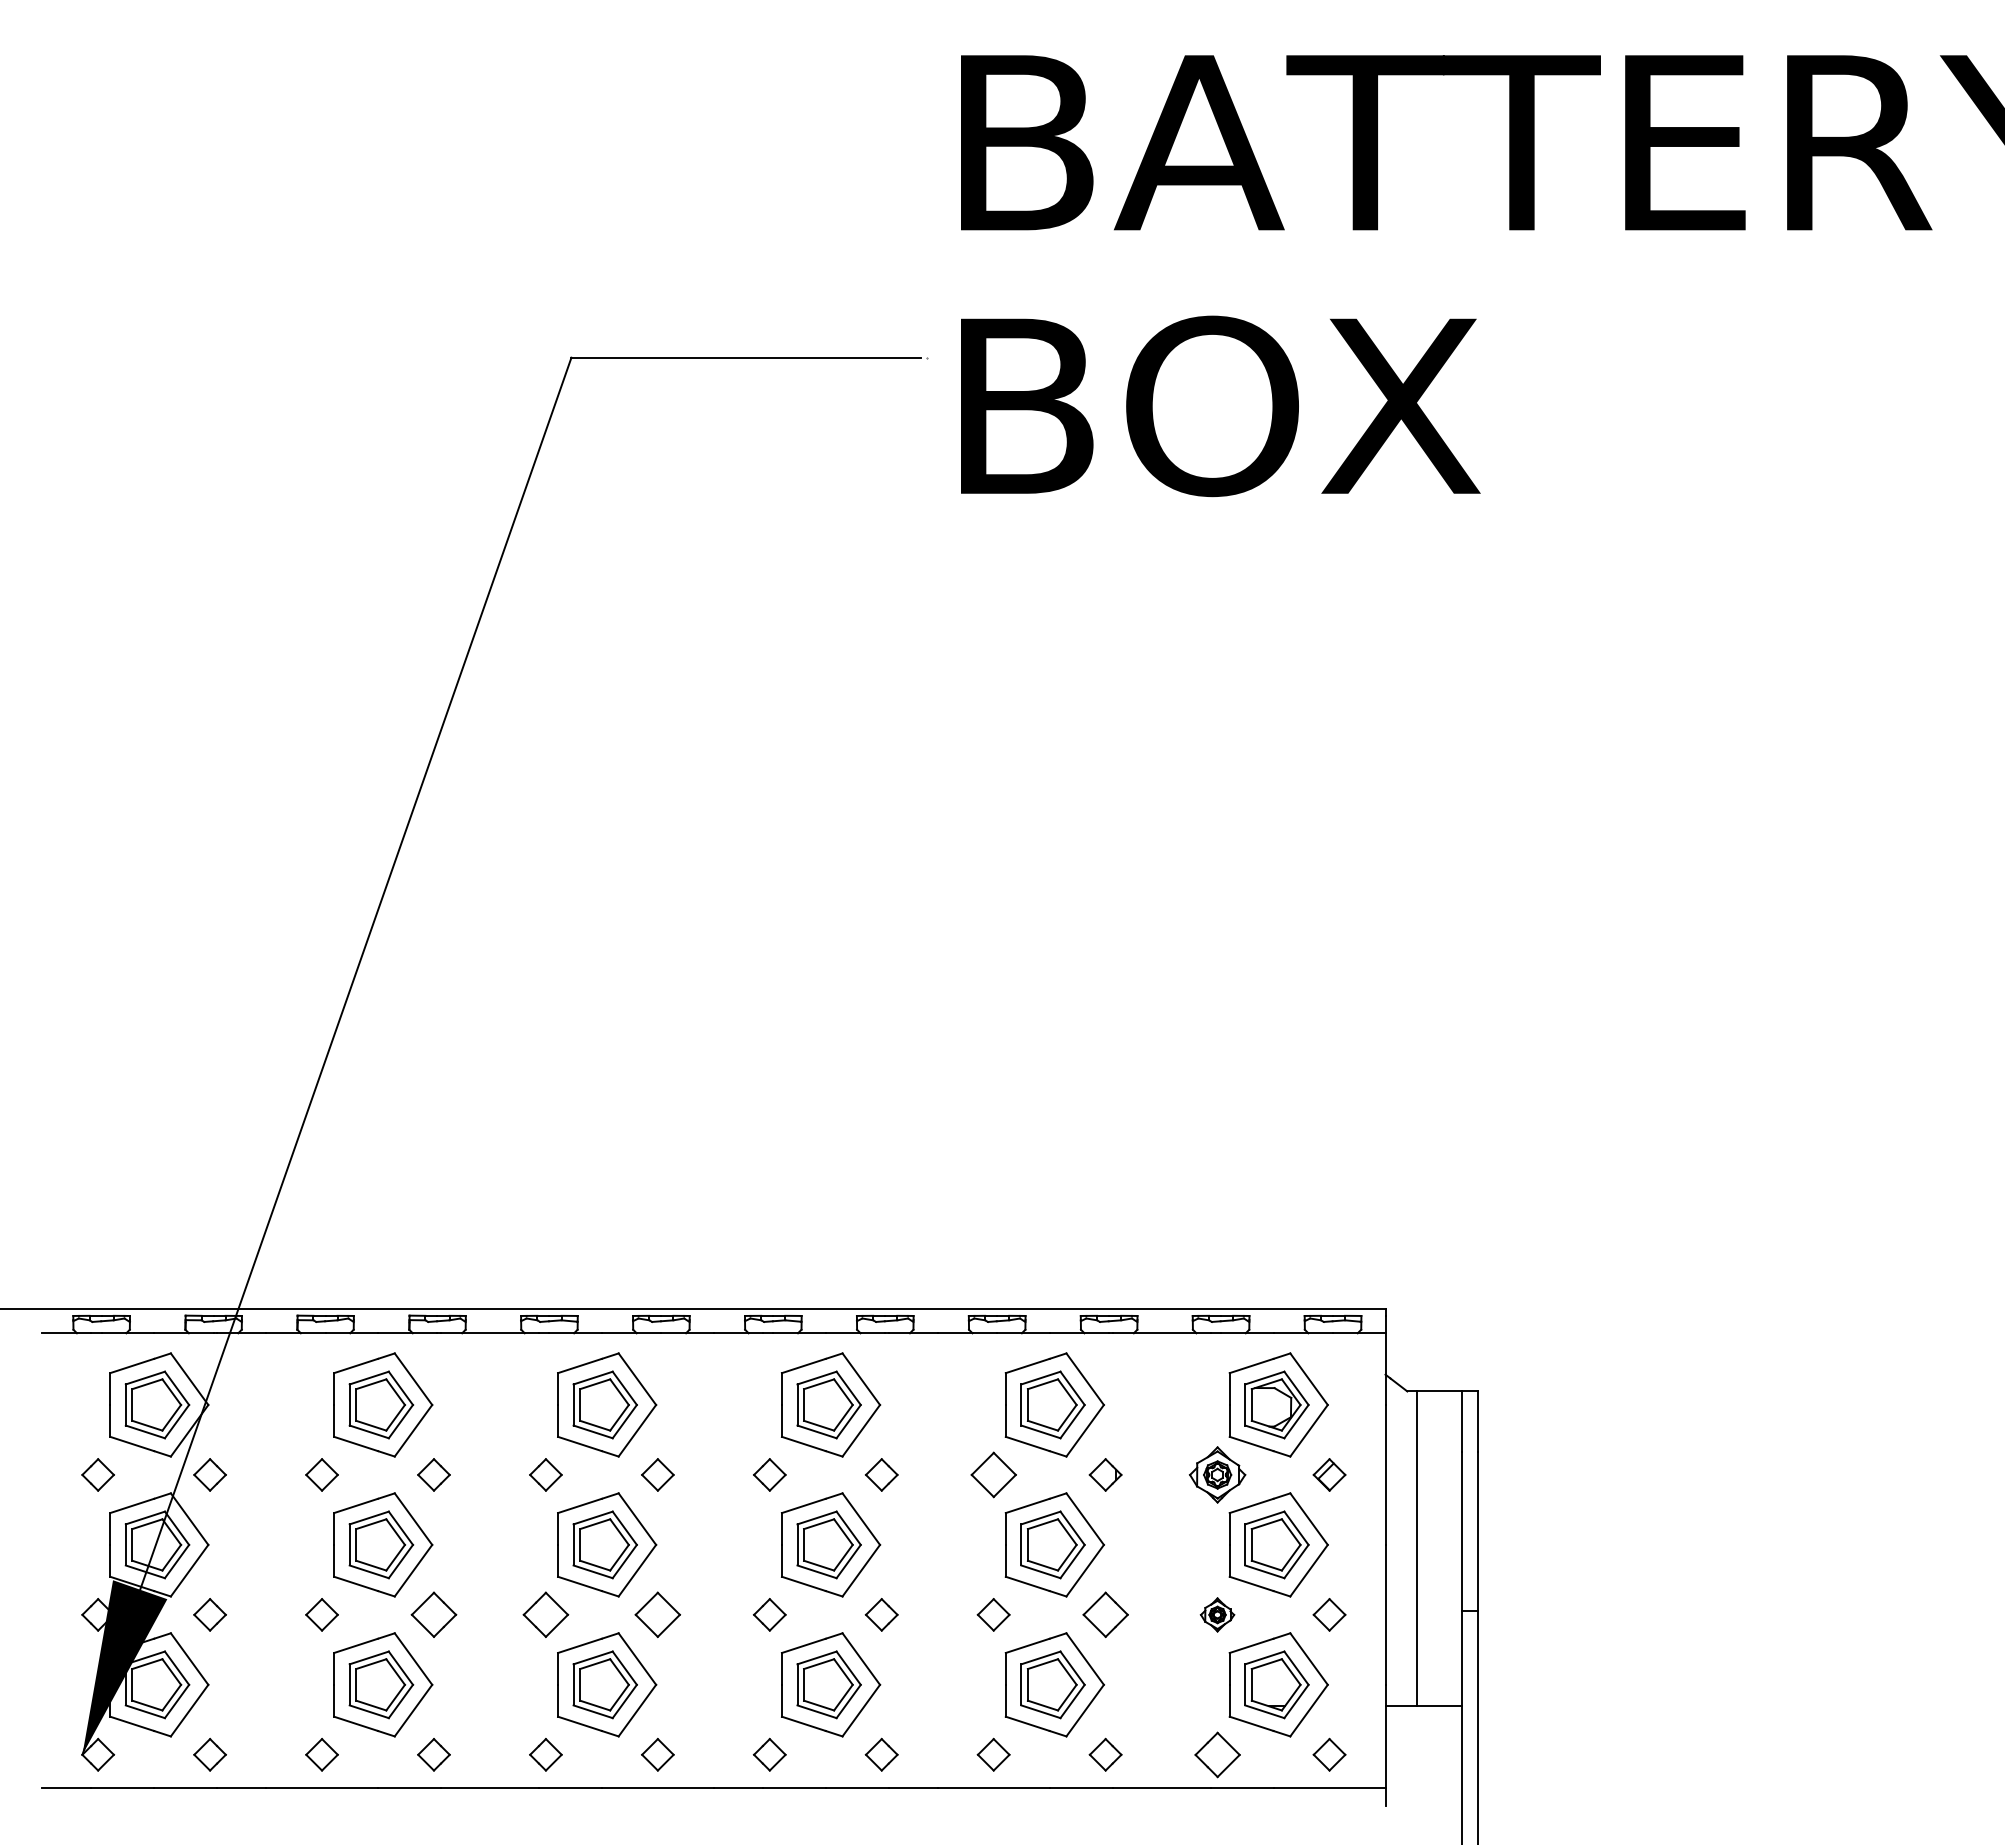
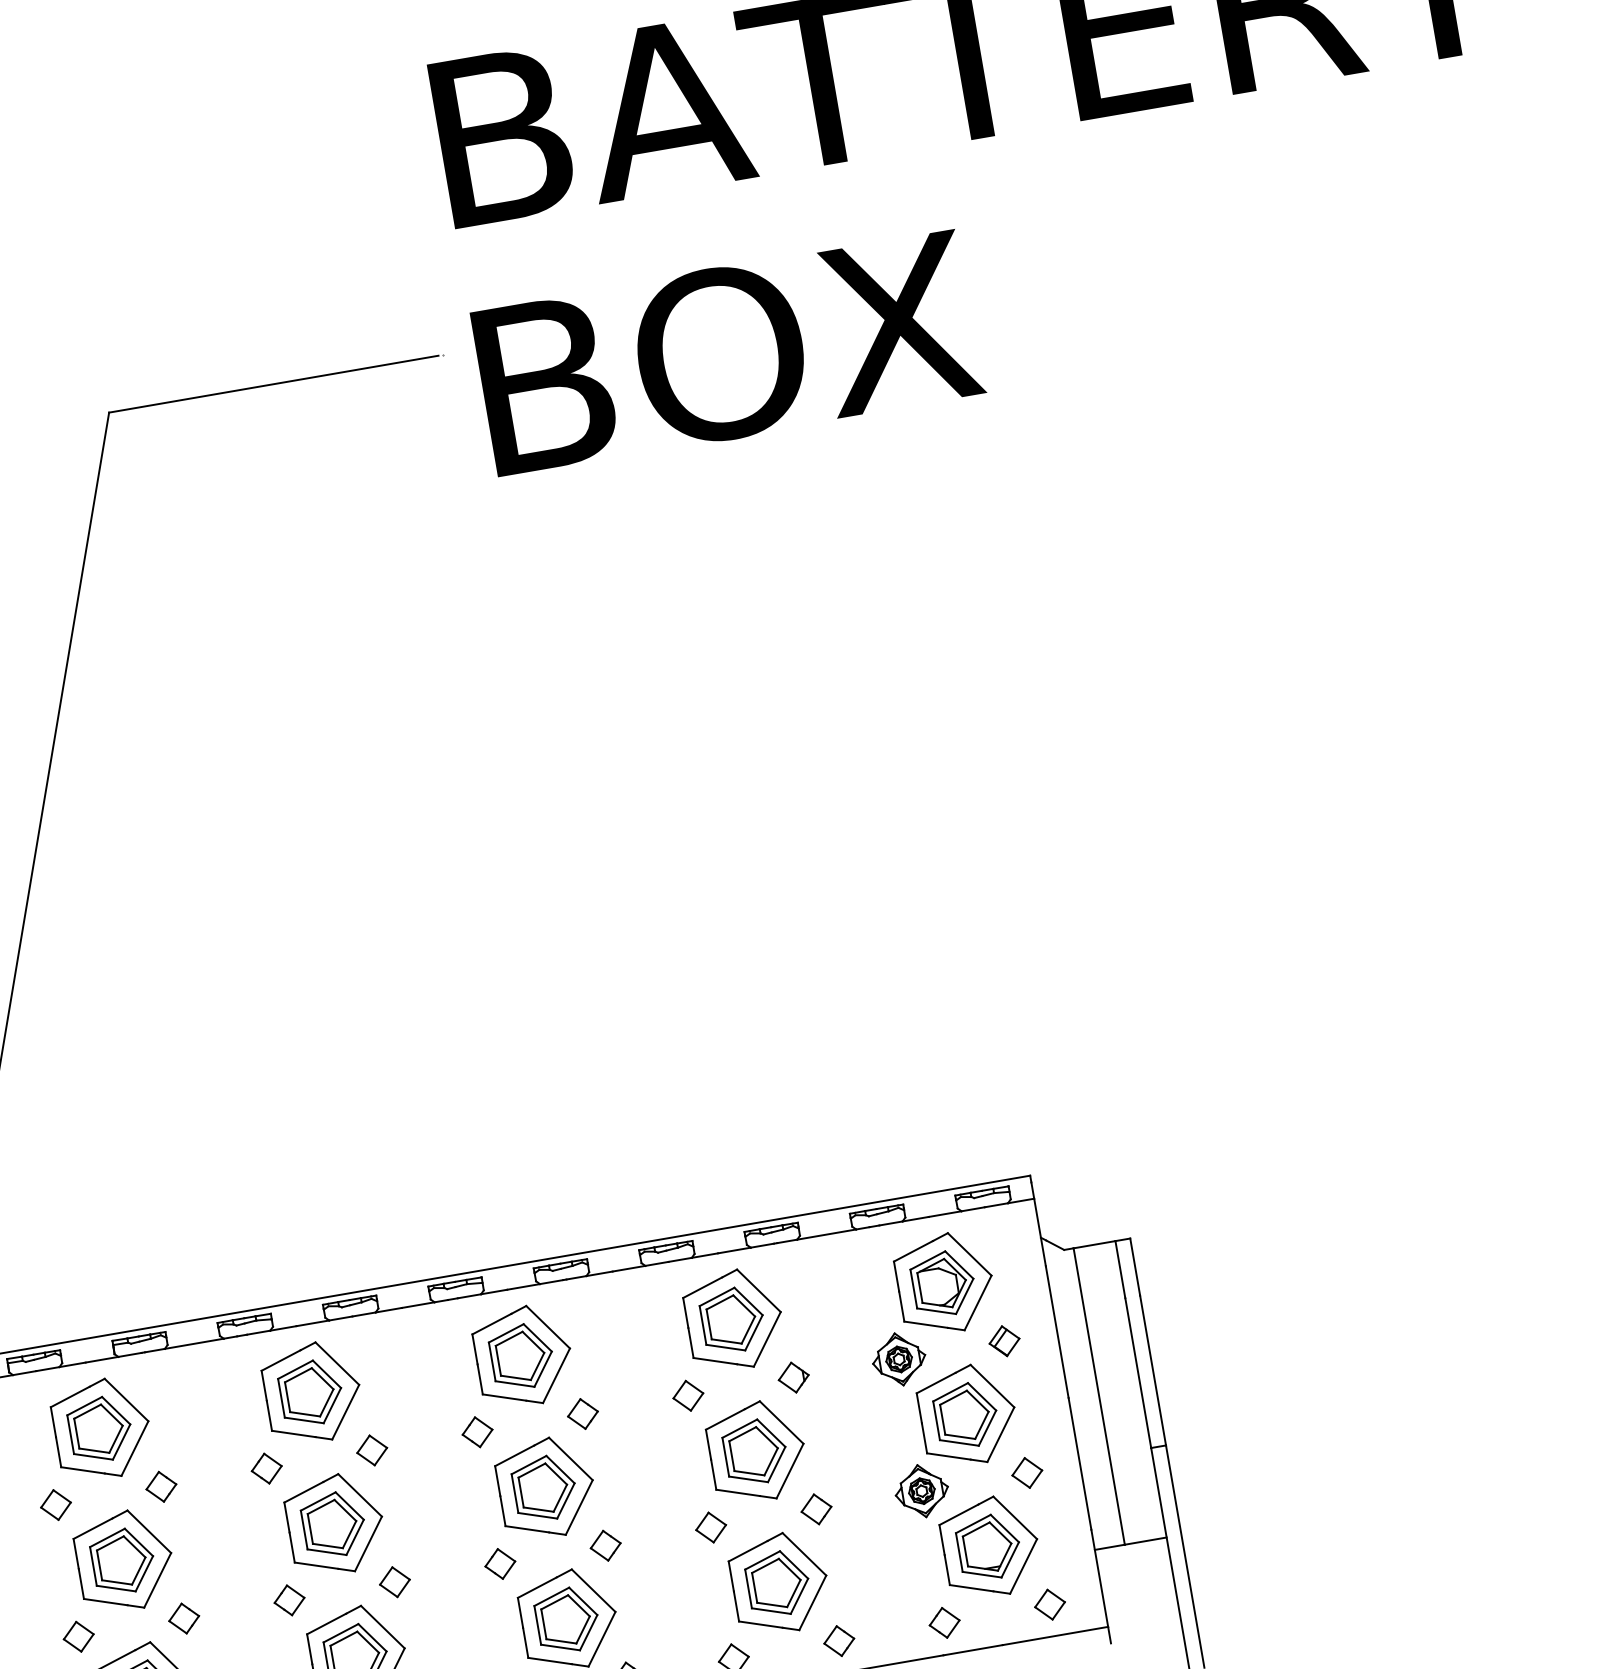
part: (993, 1474) -> (688, 1395), size x0.71
part: (433, 1614) -> (183, 1618), size x0.71
part: (545, 1614) -> (289, 1600), size x0.71
part: (657, 1614) -> (394, 1581), size x0.71
part: (1105, 1614) -> (816, 1509), size x0.71
part: (1217, 1614) -> (921, 1490), size x1.67
part: (1217, 1754) -> (944, 1622), size x0.71

